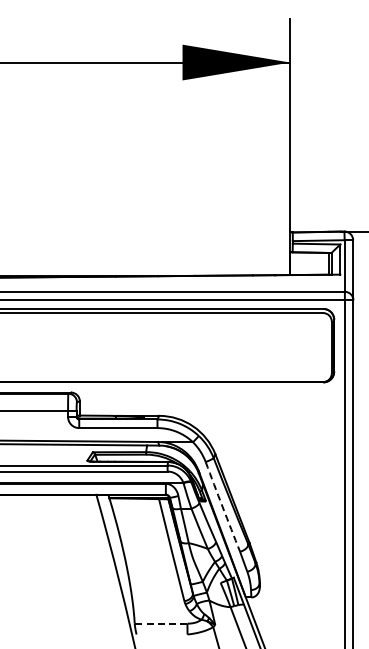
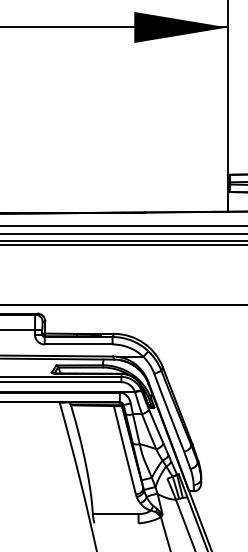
arc: (222, 506) -> (168, 412), dashed -> solid
line: (160, 623) -> (115, 513), dashed -> solid

